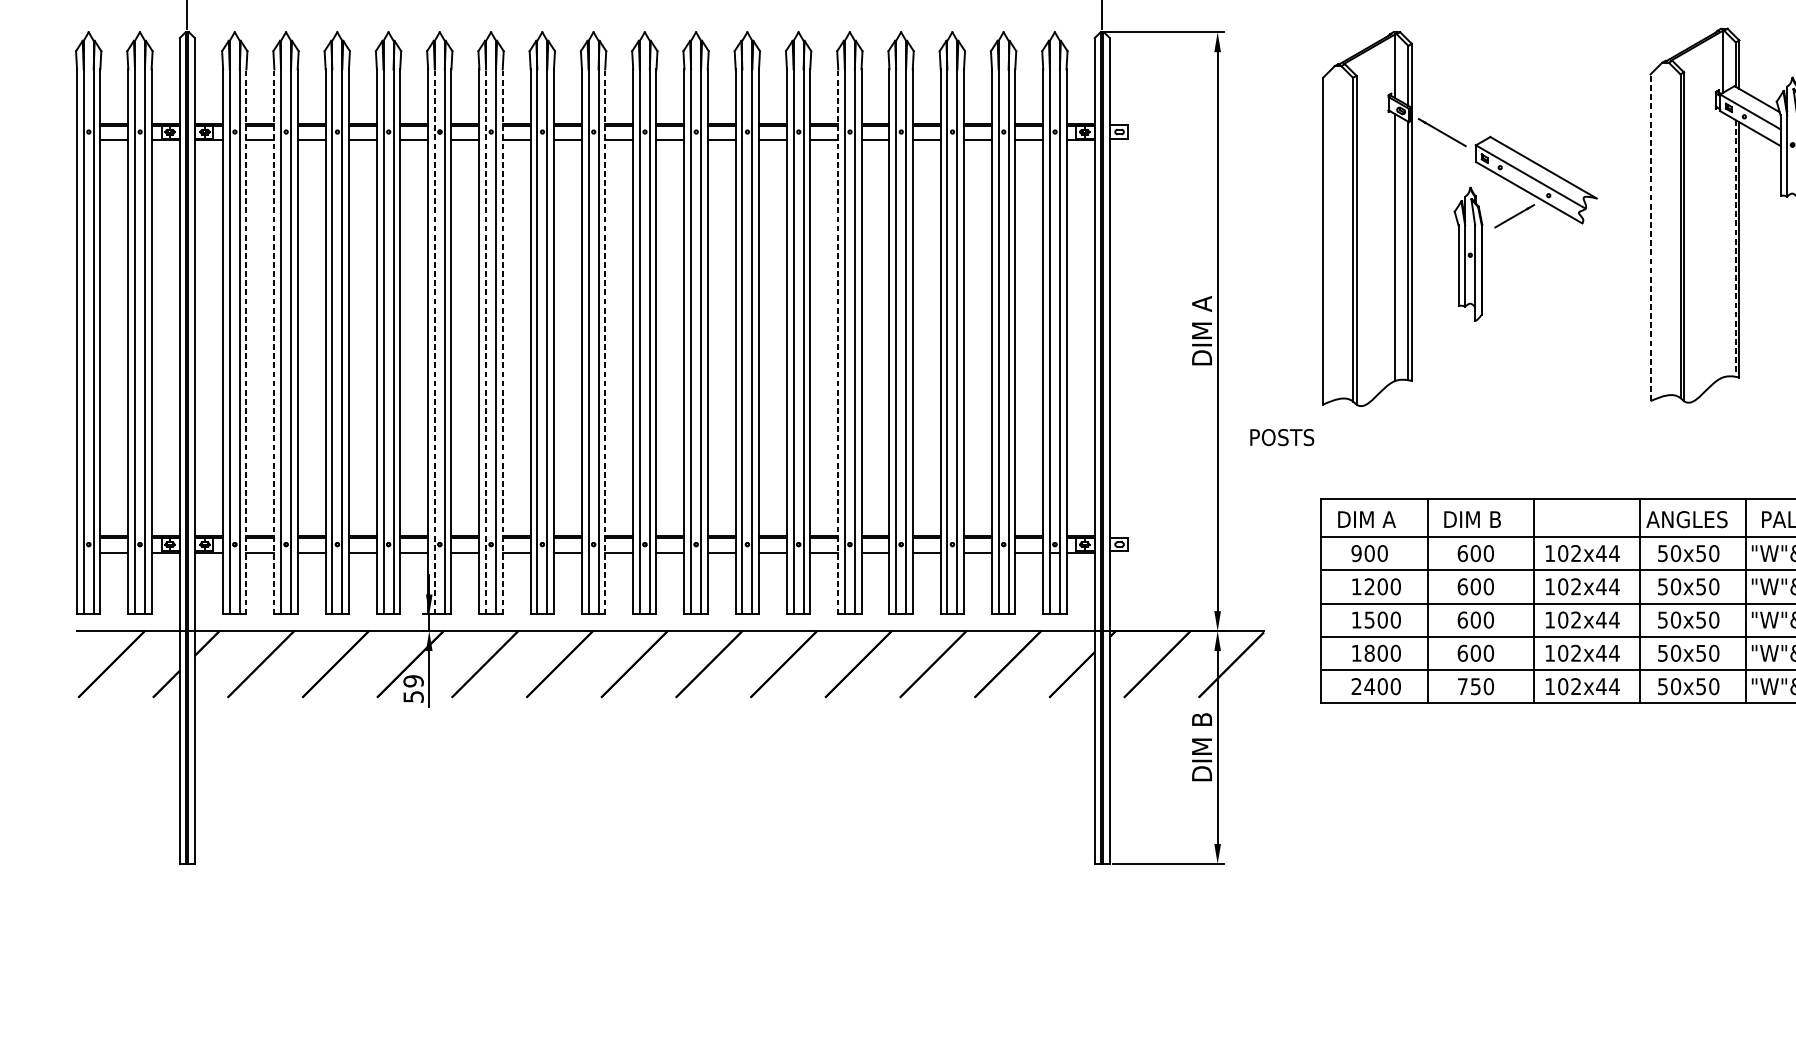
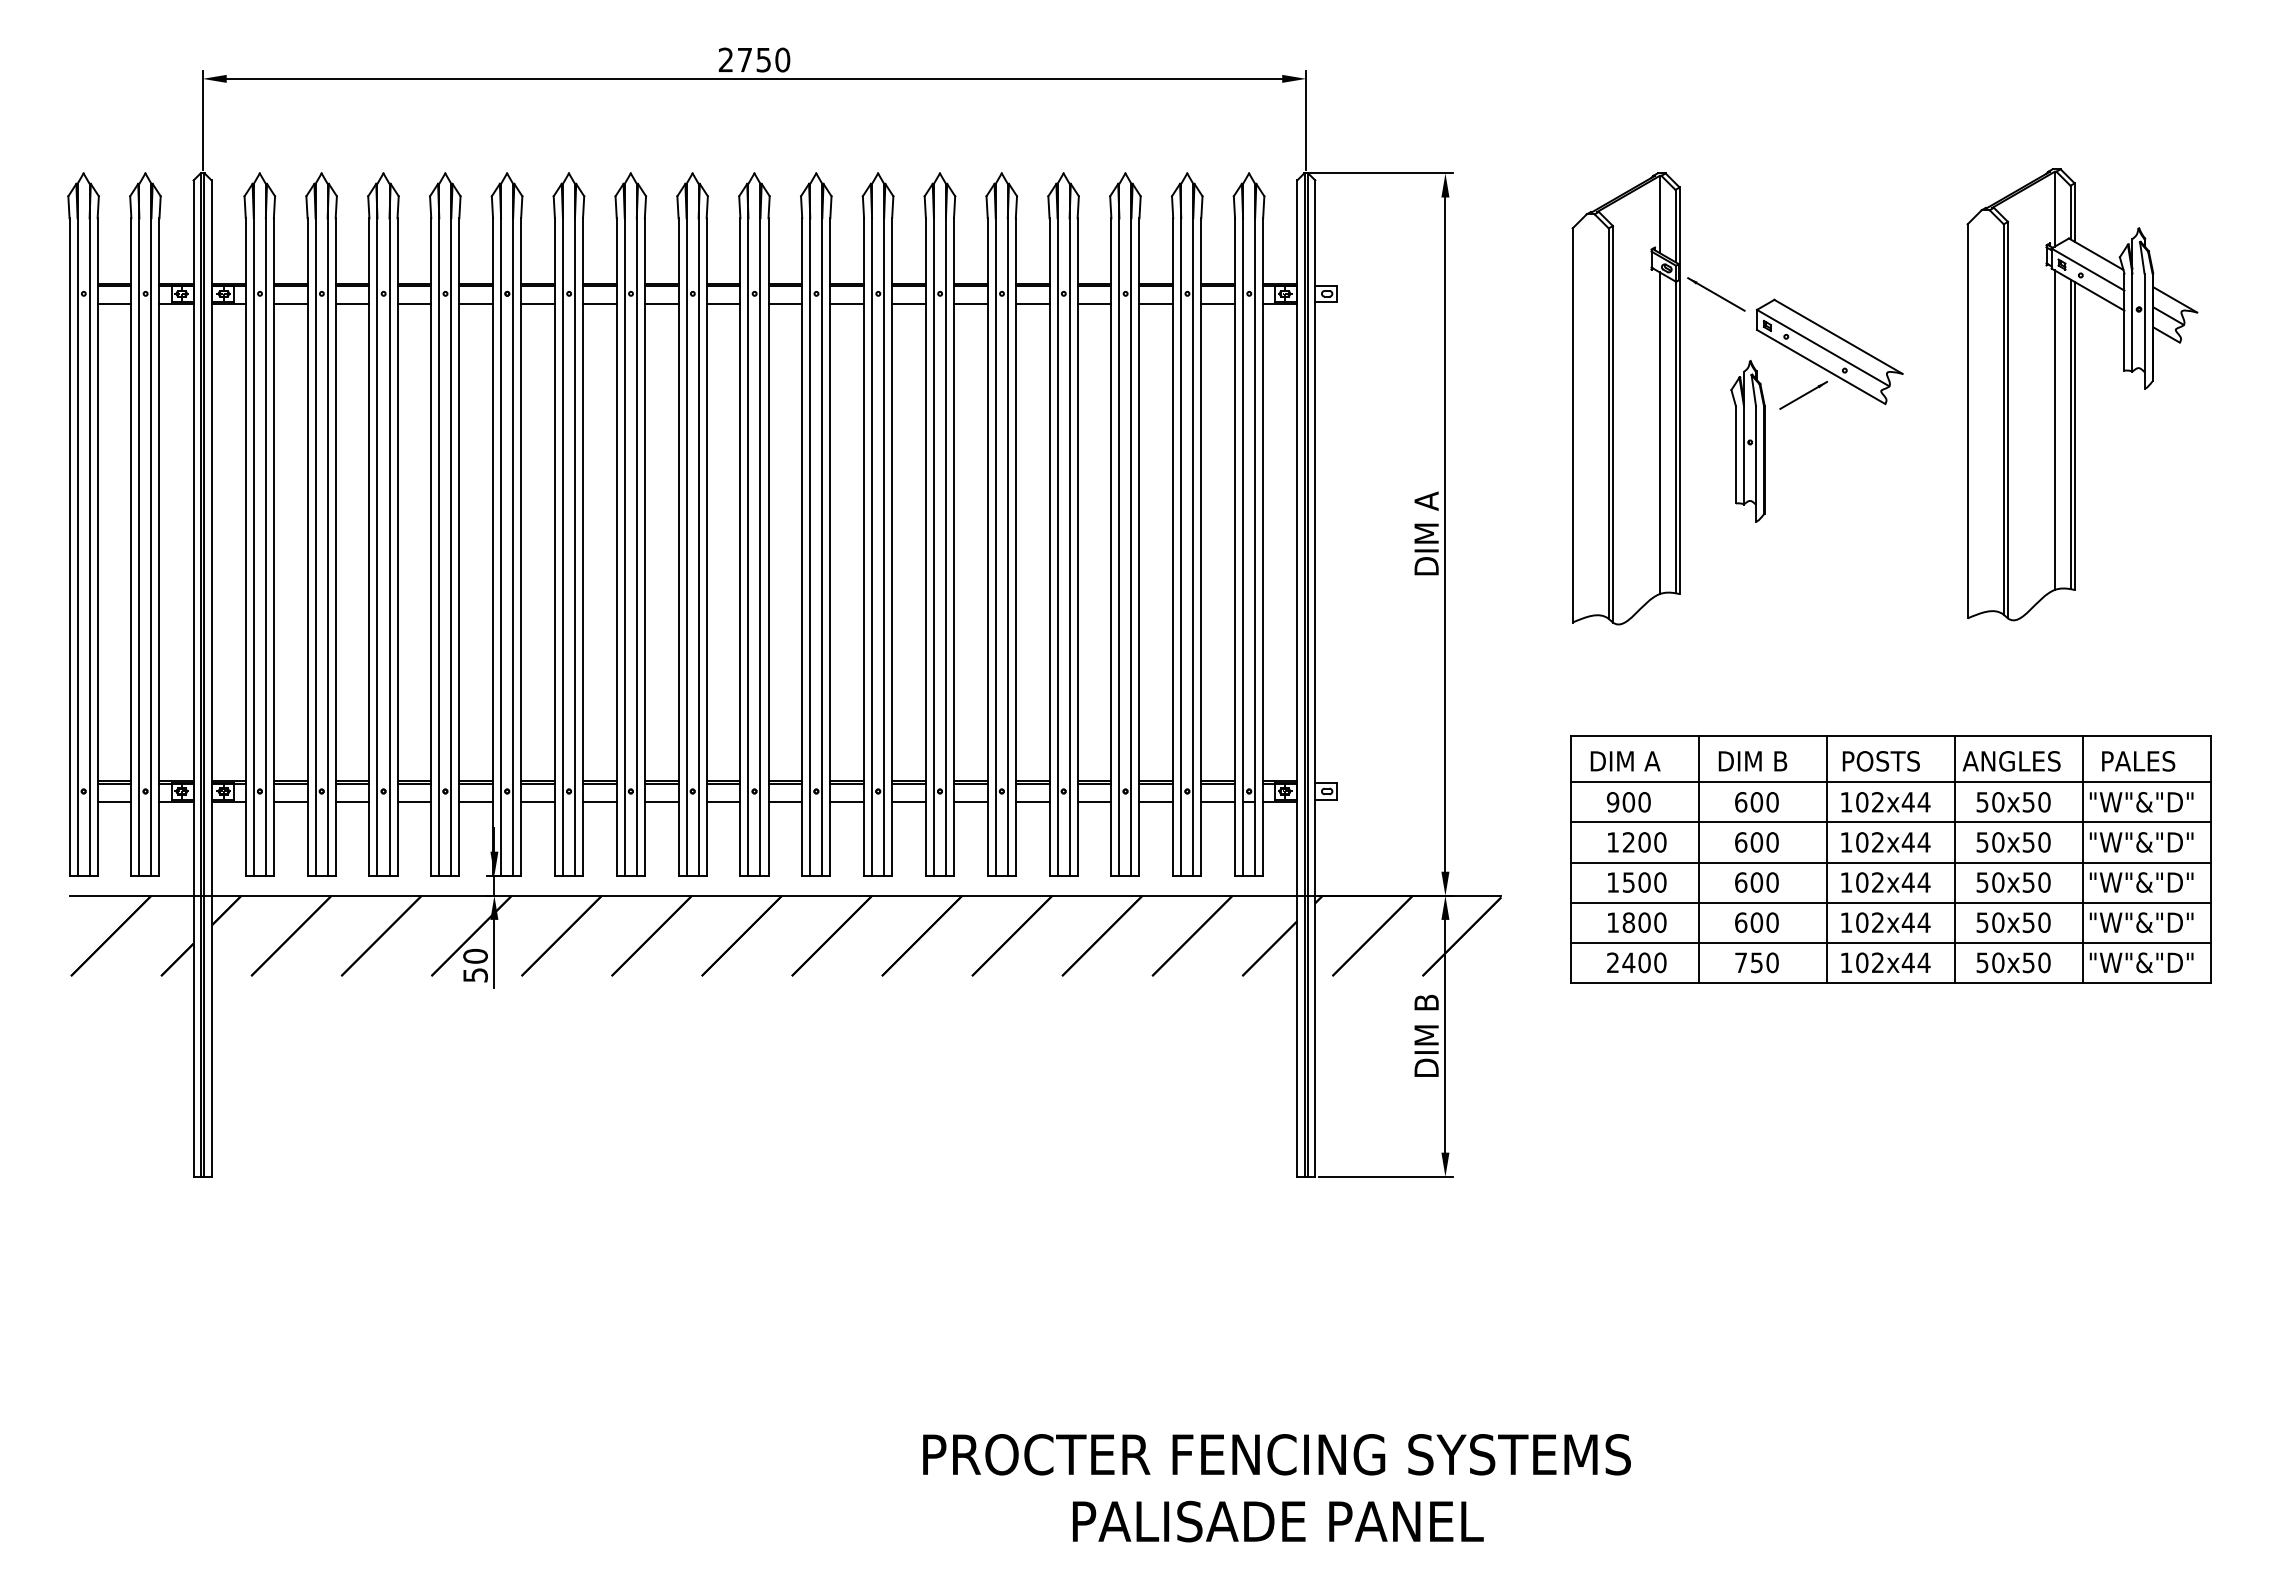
line: (1650, 237) -> (1967, 420), dashed -> solid
line: (1722, 244) -> (2054, 429), added
line: (1735, 248) -> (2070, 434), dashed -> solid
line: (246, 342) -> (273, 547), dashed -> solid
line: (274, 342) -> (307, 547), dashed -> solid
line: (435, 342) -> (501, 547), dashed -> solid
line: (485, 342) -> (562, 547), dashed -> solid
line: (503, 342) -> (583, 547), dashed -> solid
line: (605, 342) -> (706, 547), dashed -> solid
line: (838, 342) -> (987, 547), dashed -> solid
text: (1281, 437) -> (1880, 761), moved
text: (413, 680) -> (475, 955), 59 -> 50

